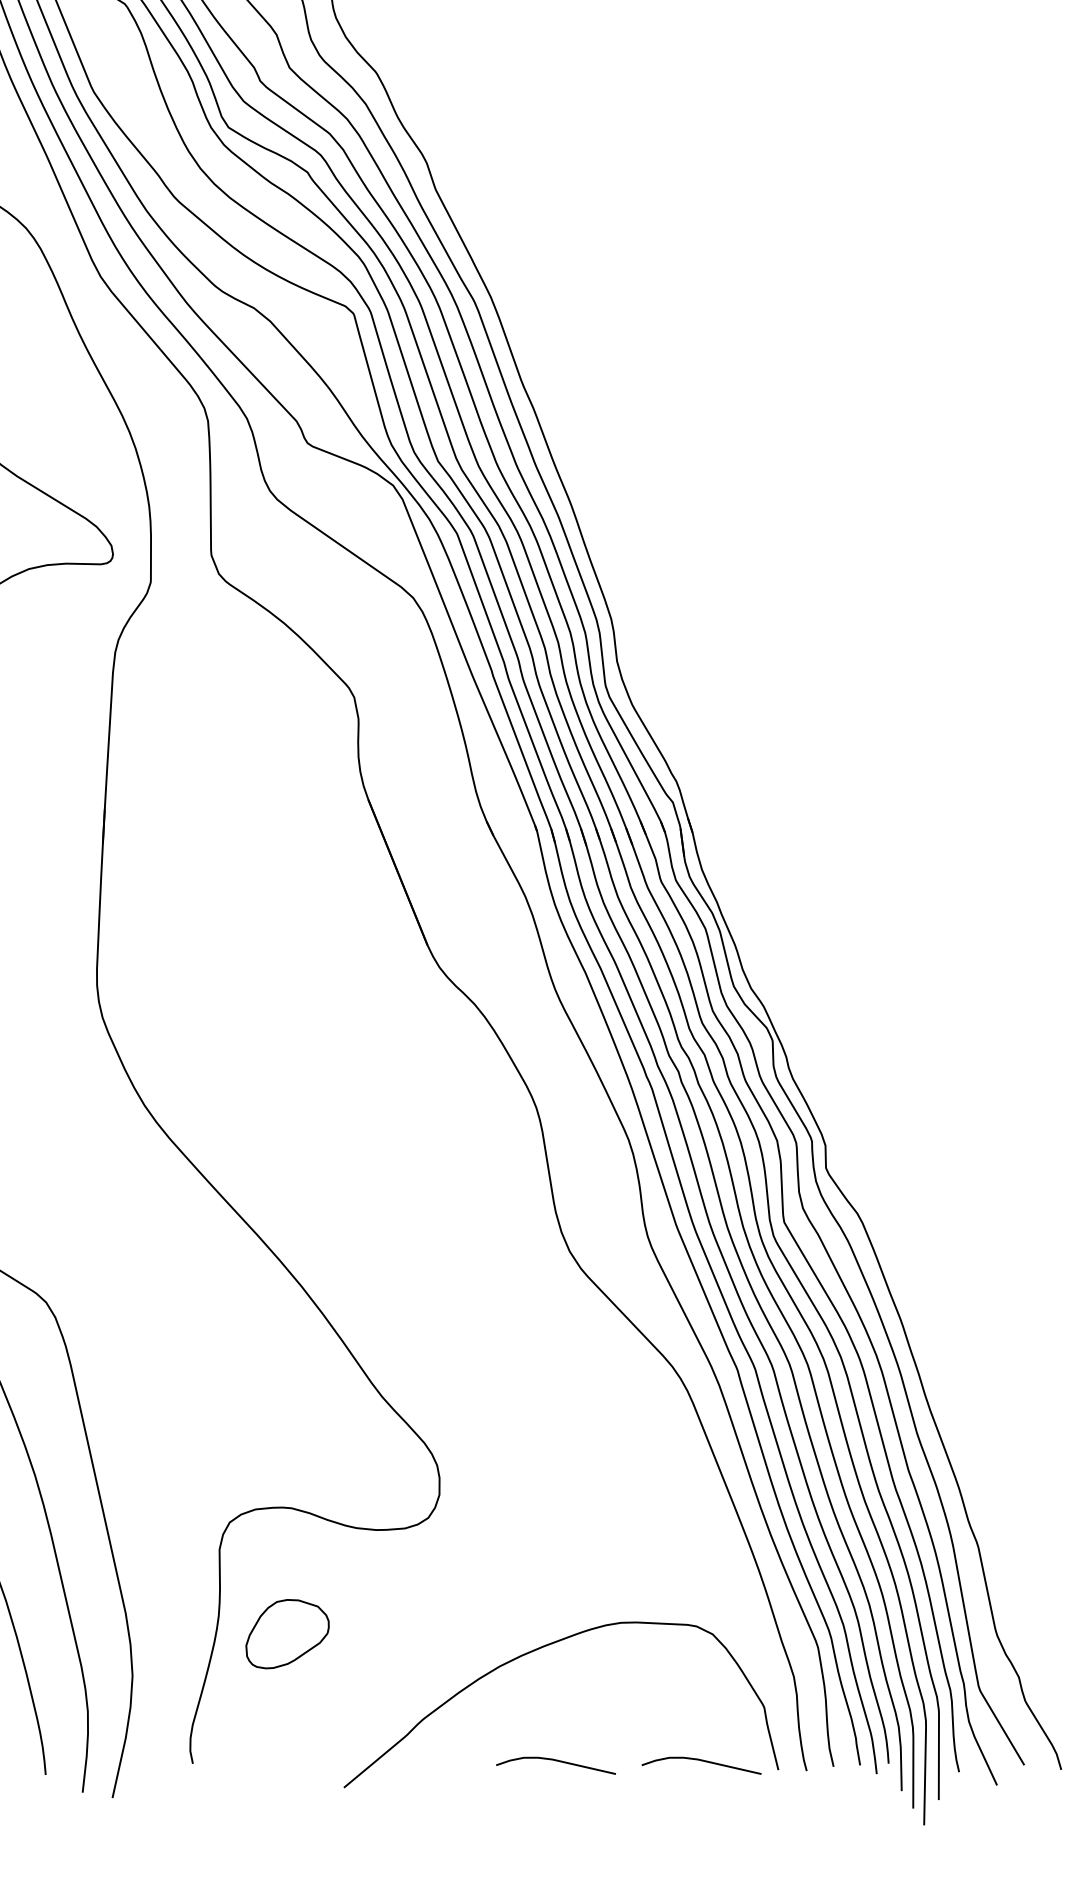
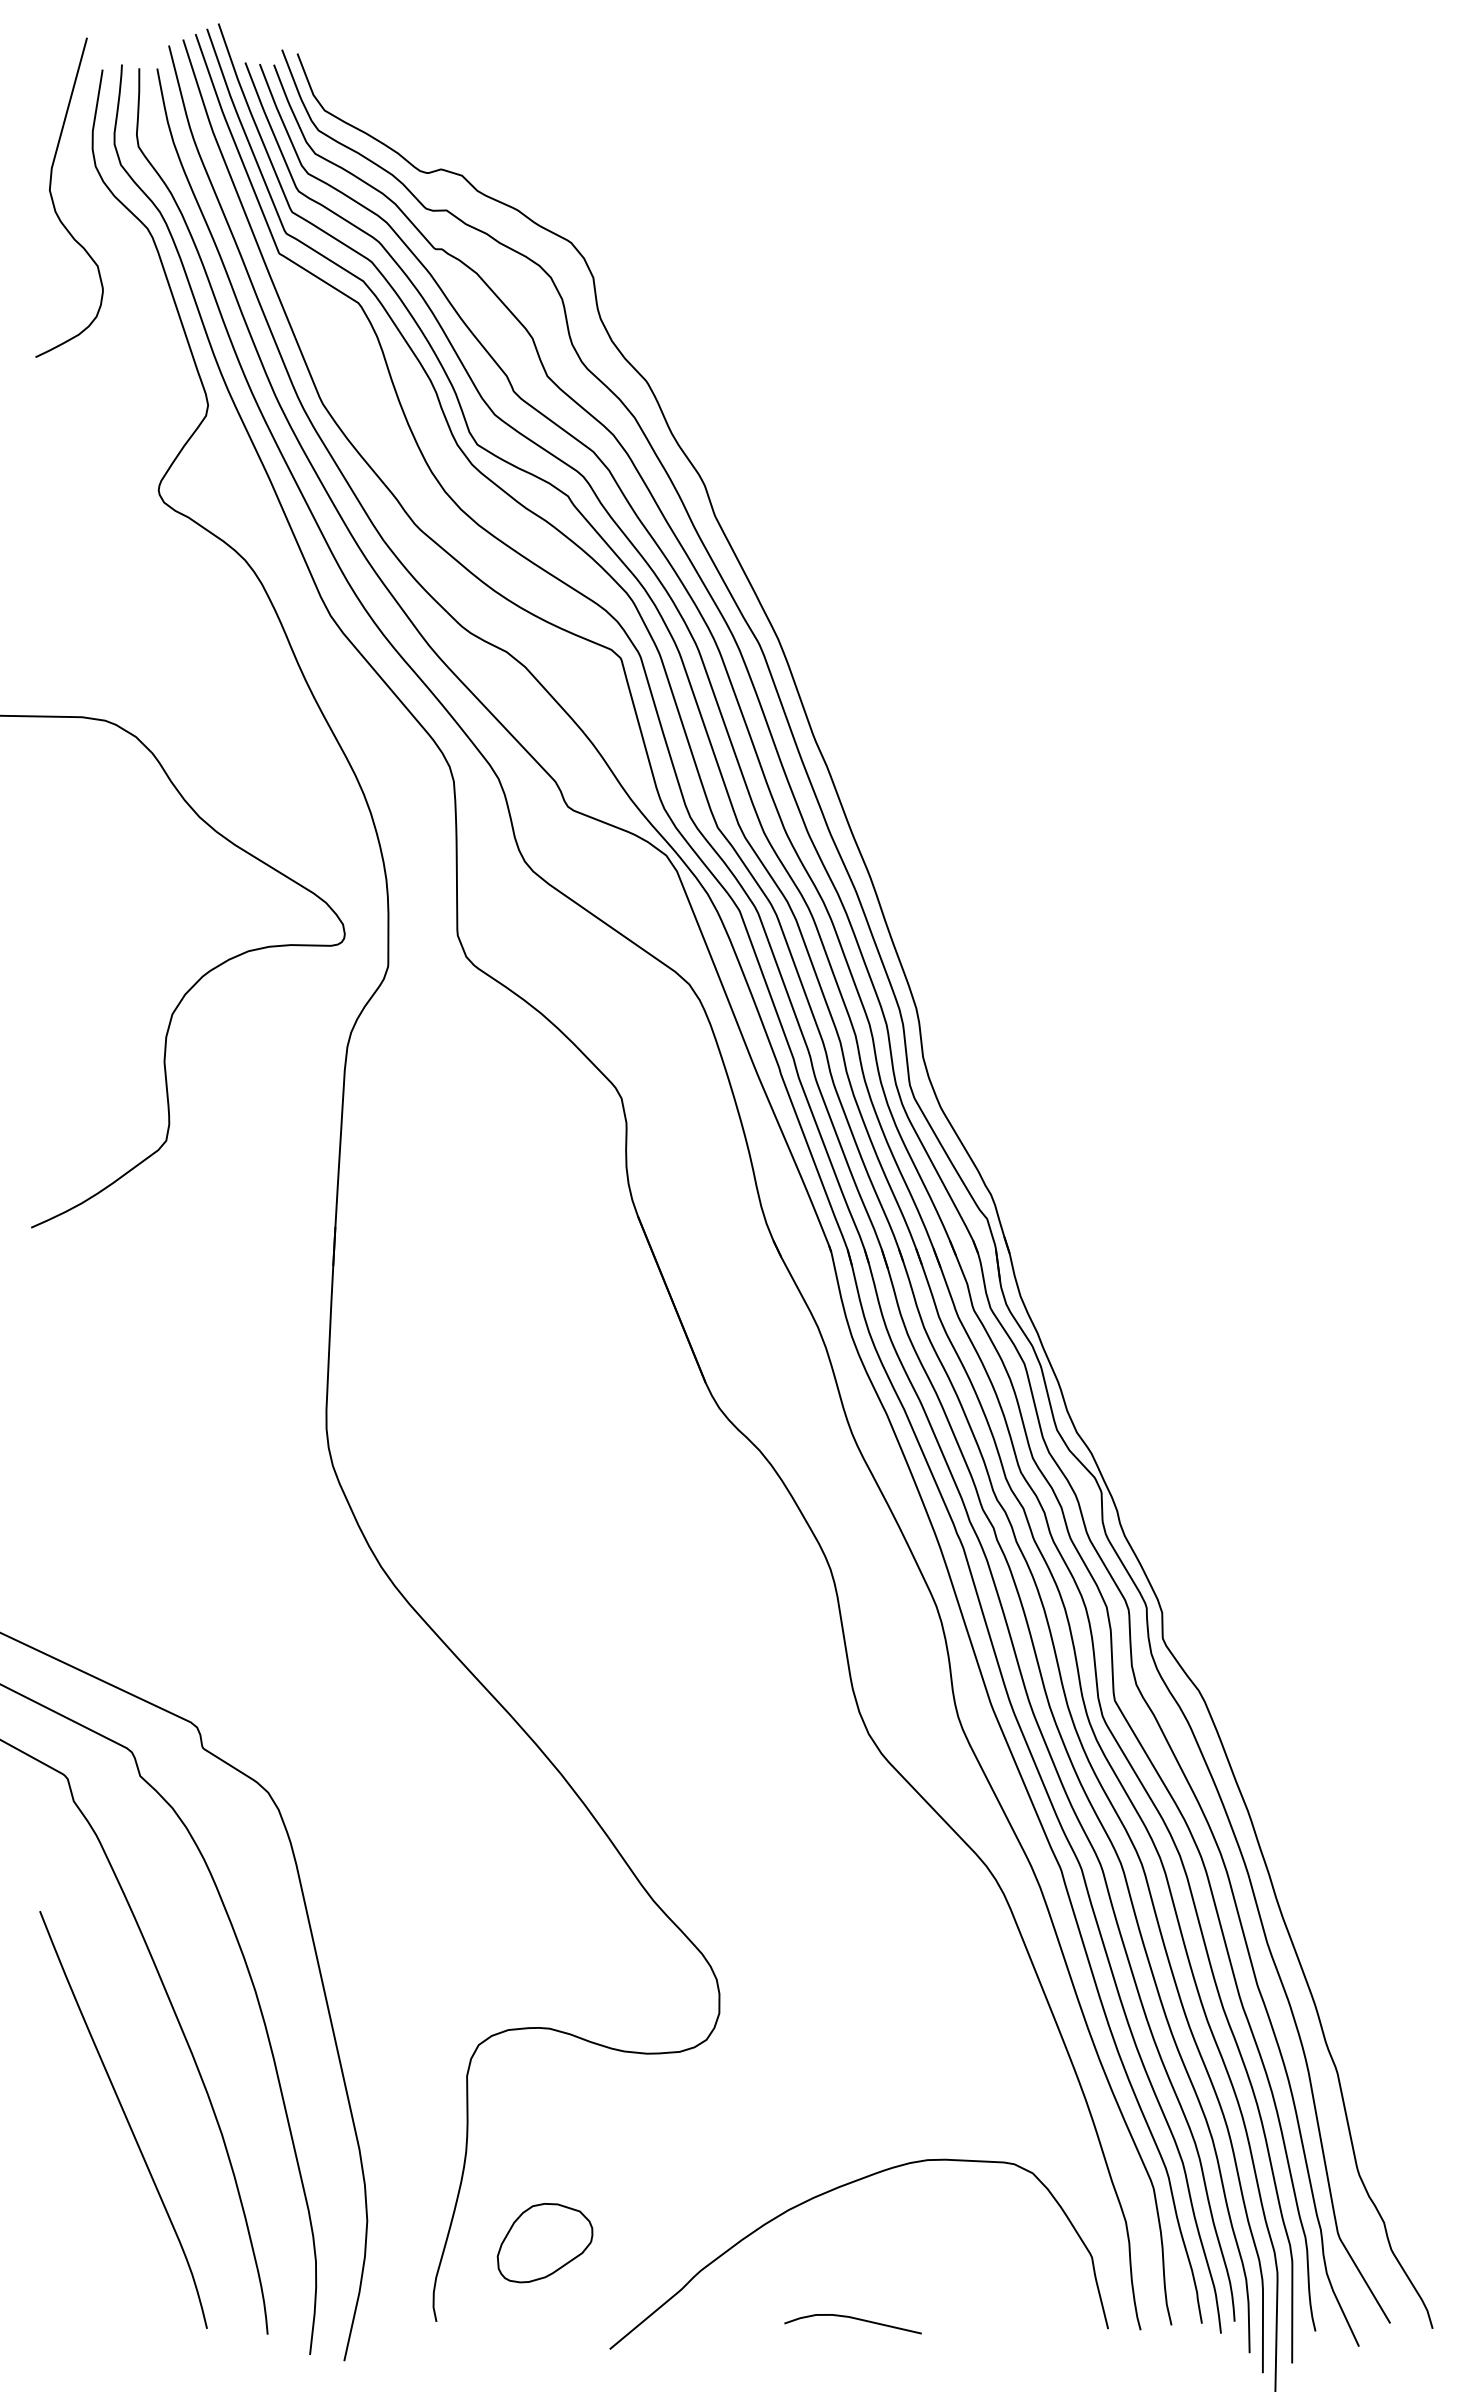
part: (287, 1634) -> (544, 2243), moved
curve: (702, 1761) -> (1021, 2319), removed

